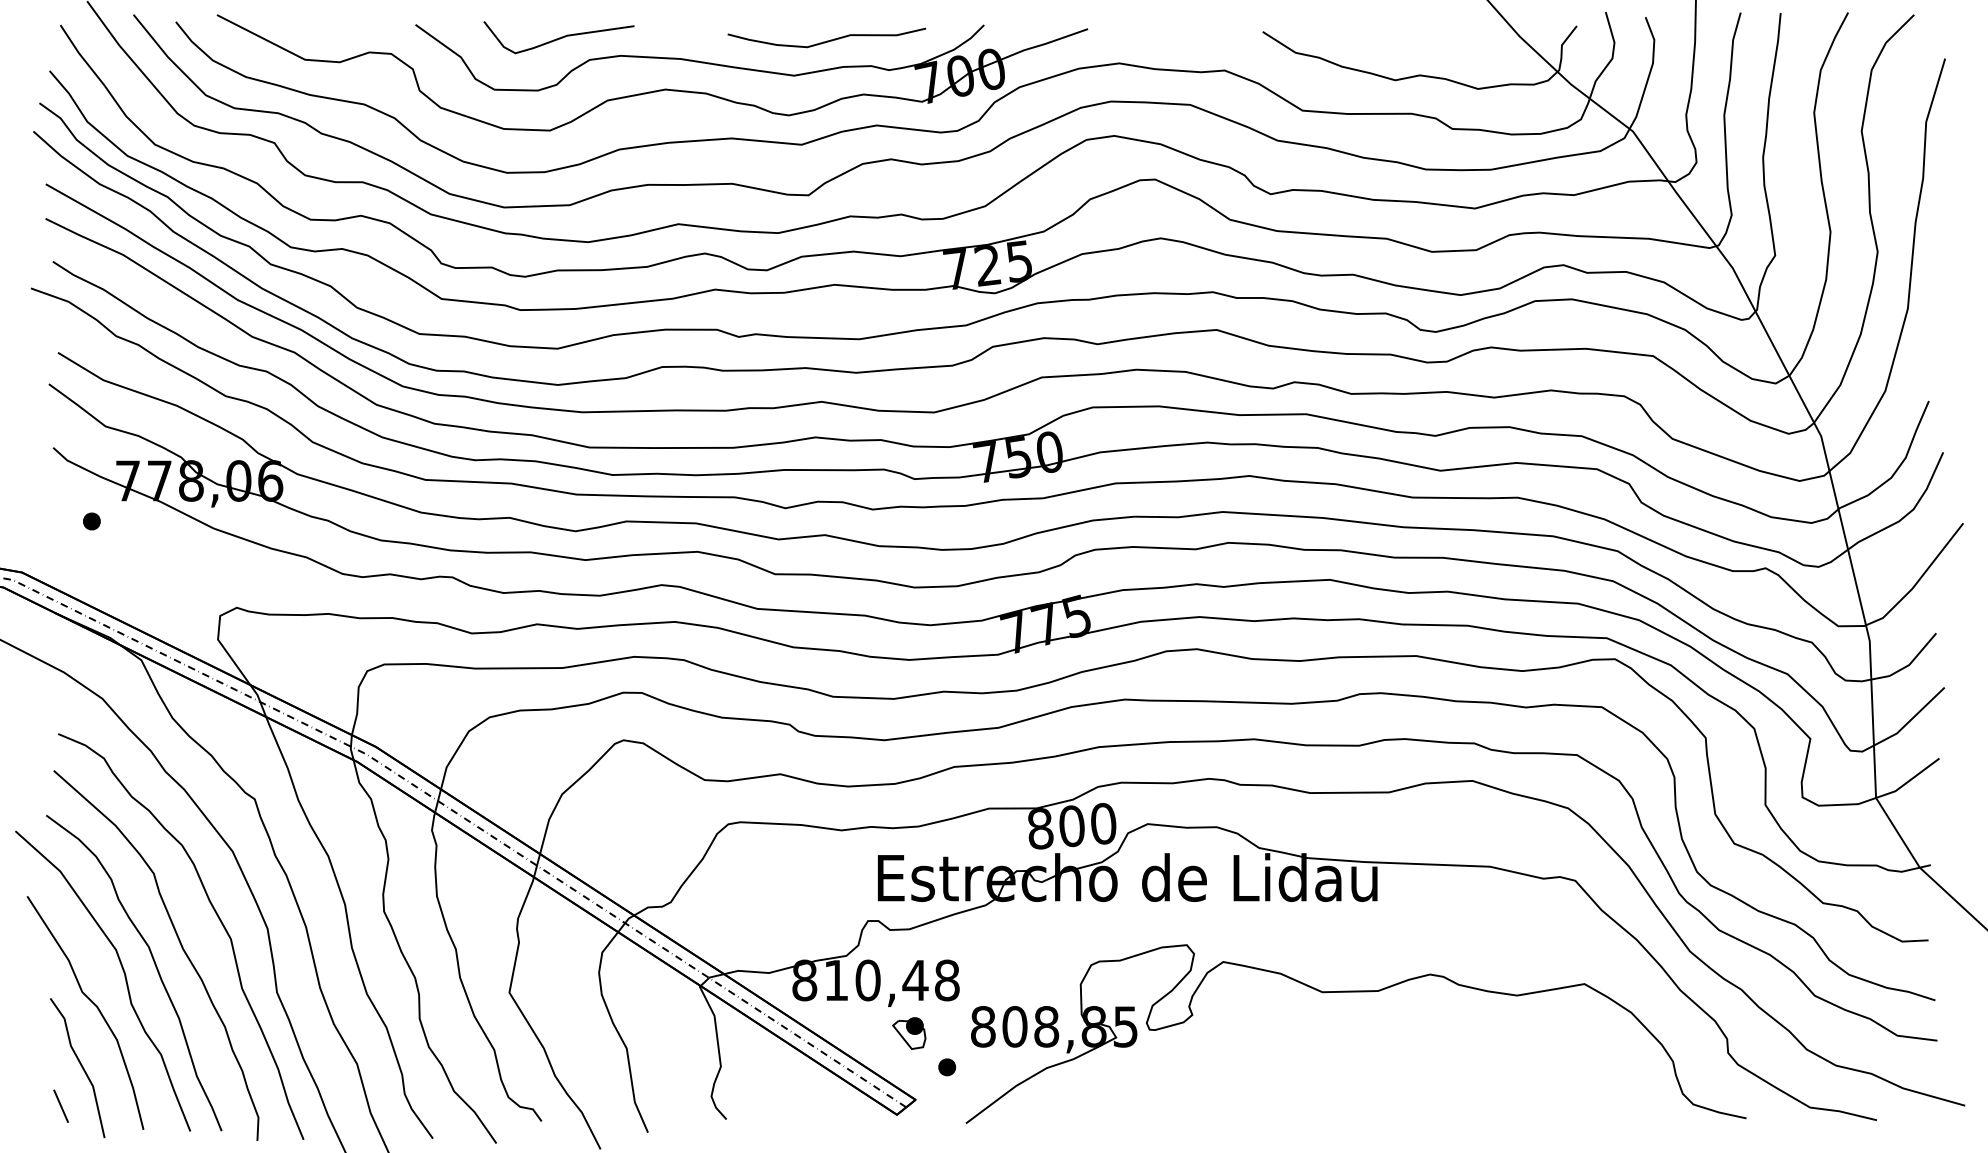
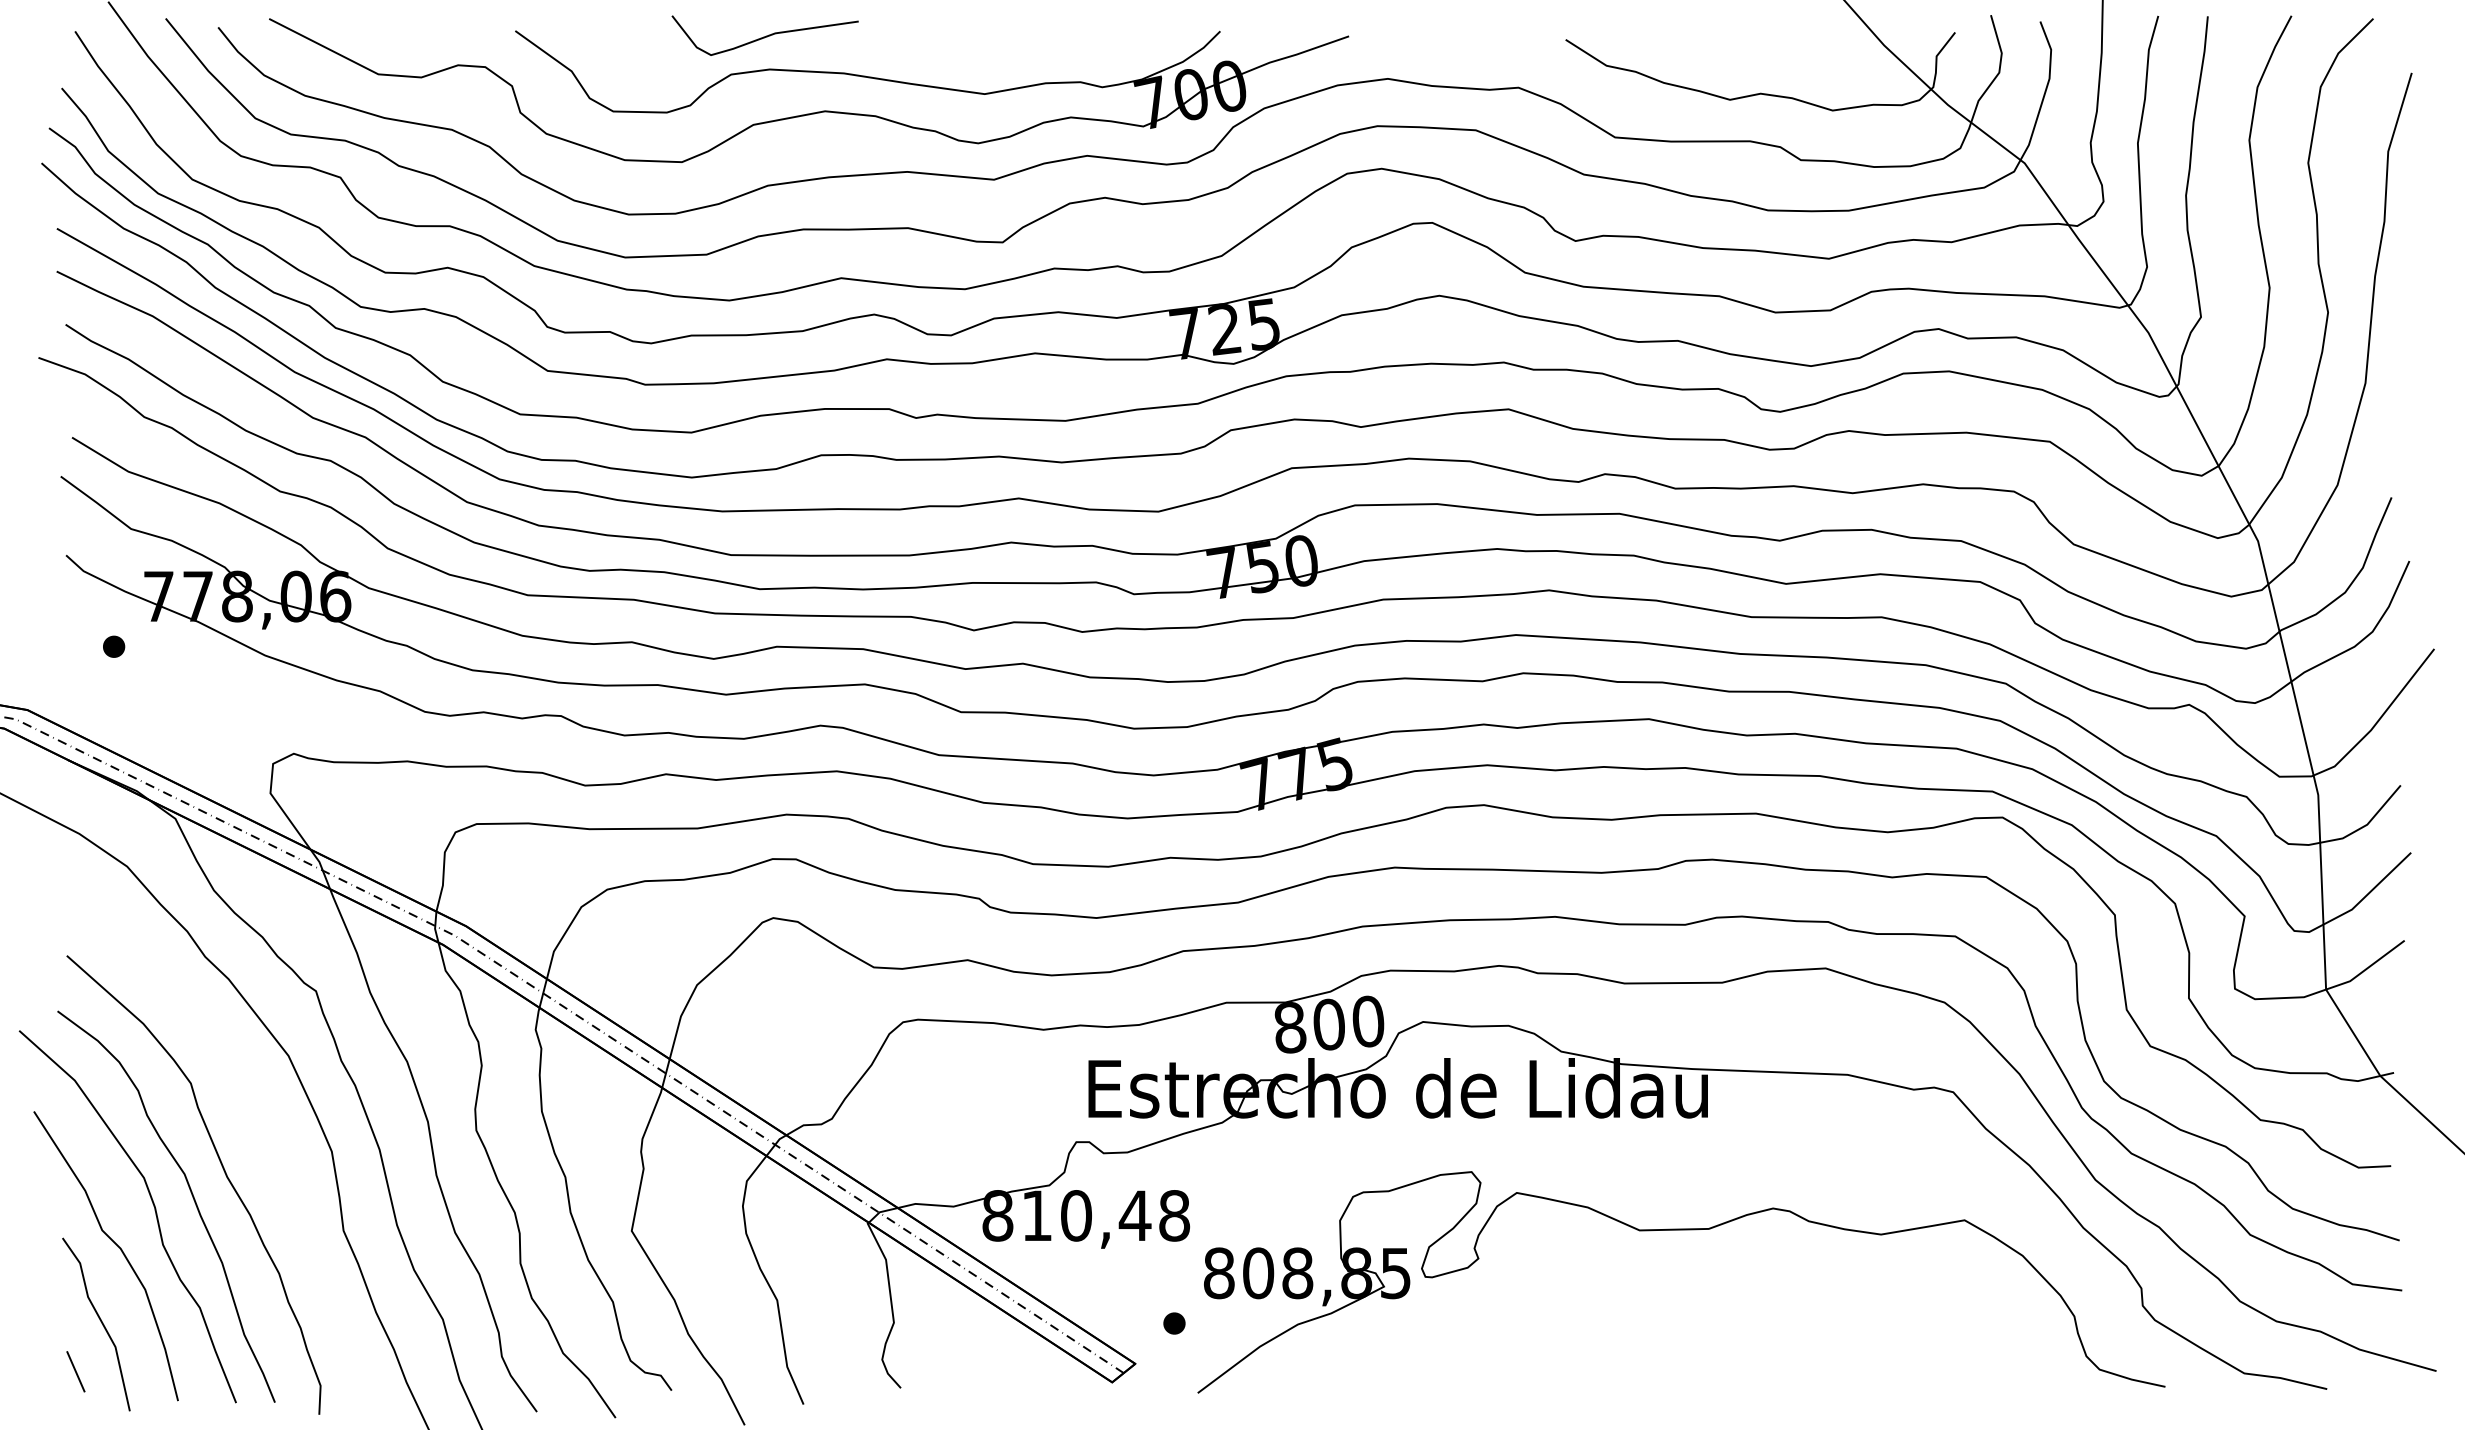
curve: (559, 37) -> (765, 35), moved
curve: (827, 40) -> (1026, 50), removed
curve: (217, 917) -> (269, 1137), removed
part: (909, 1033) -> (1127, 1281), removed

